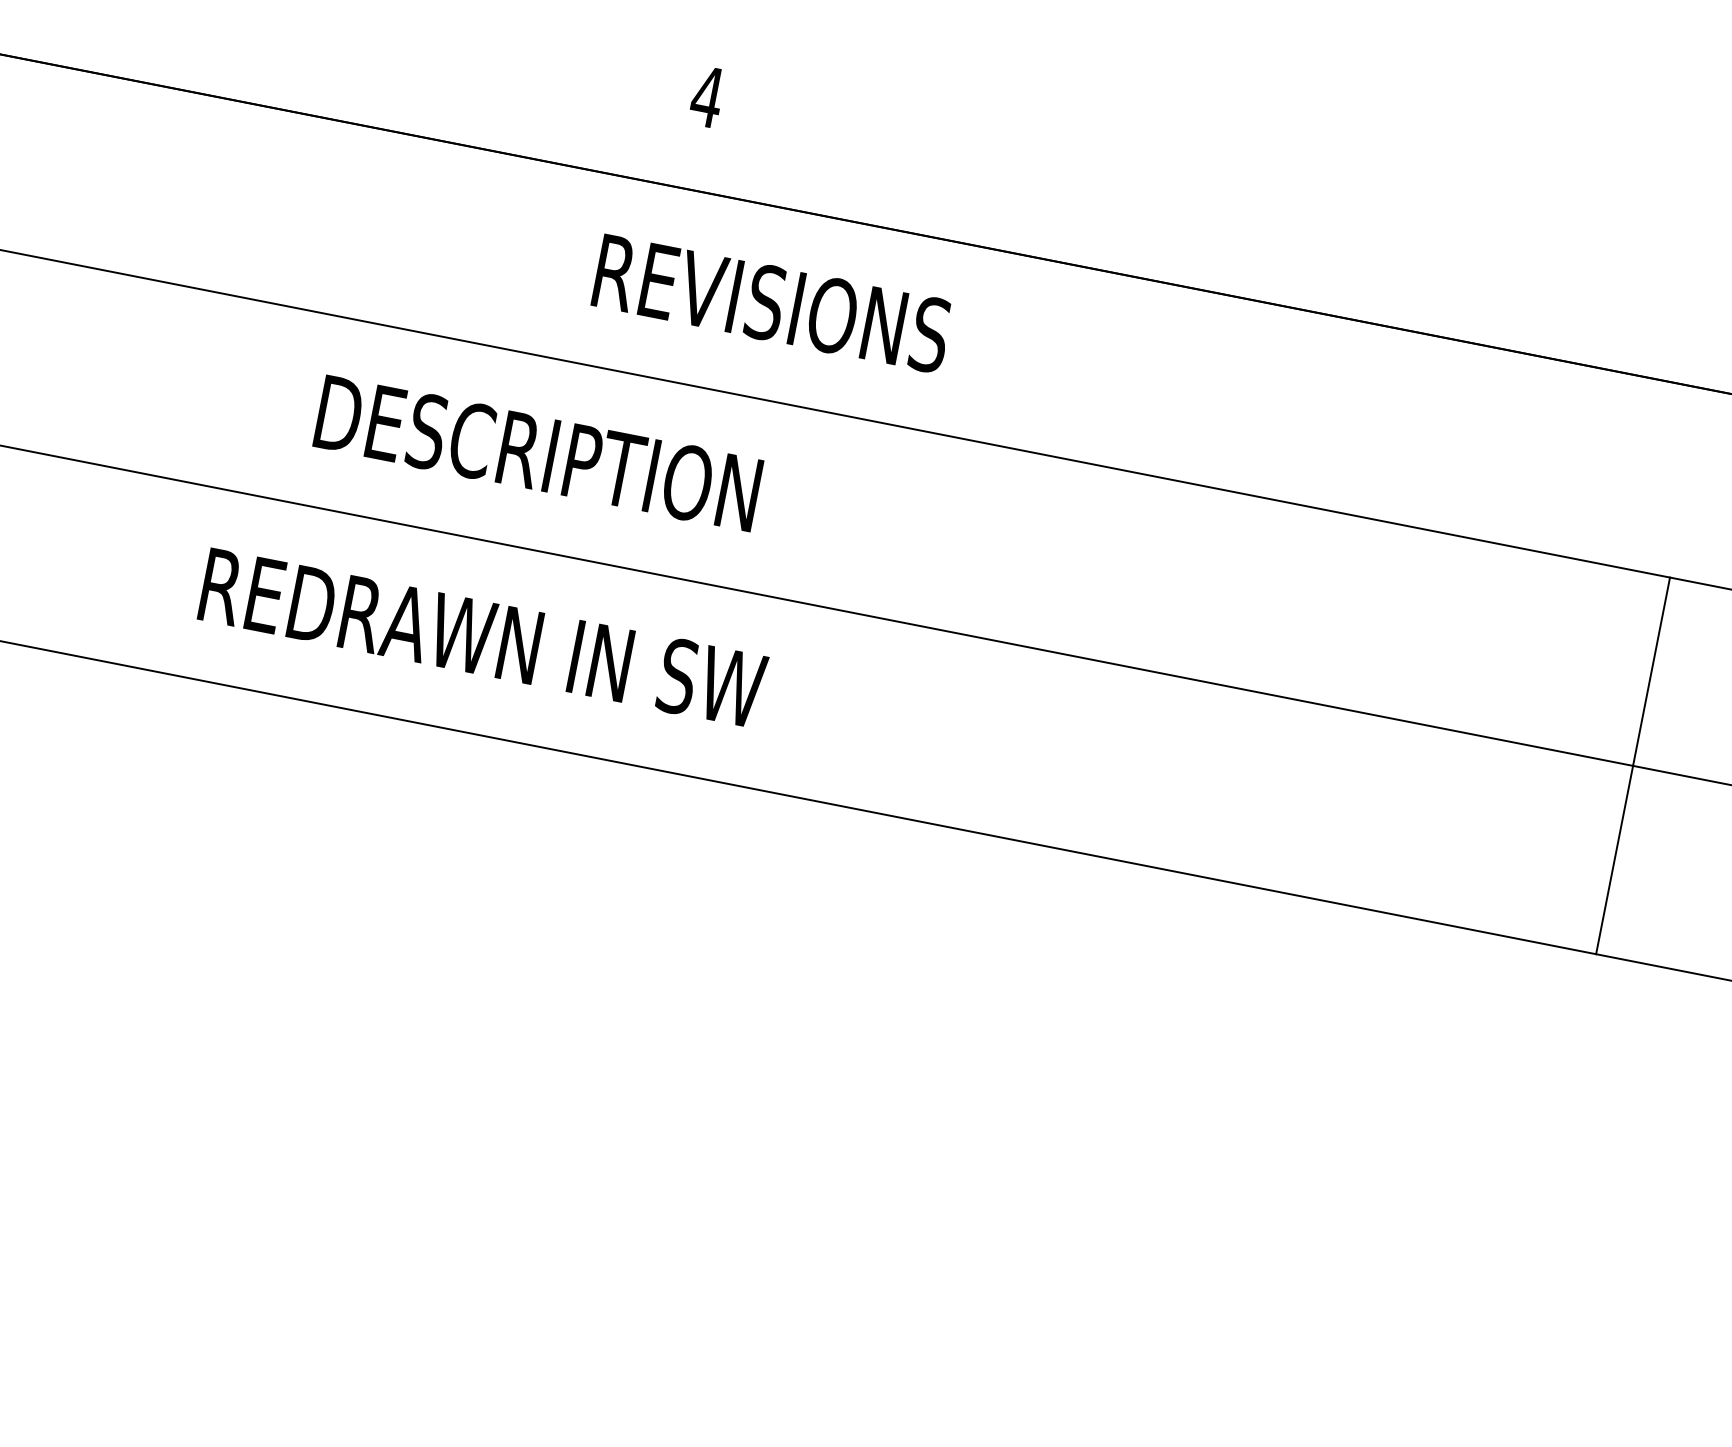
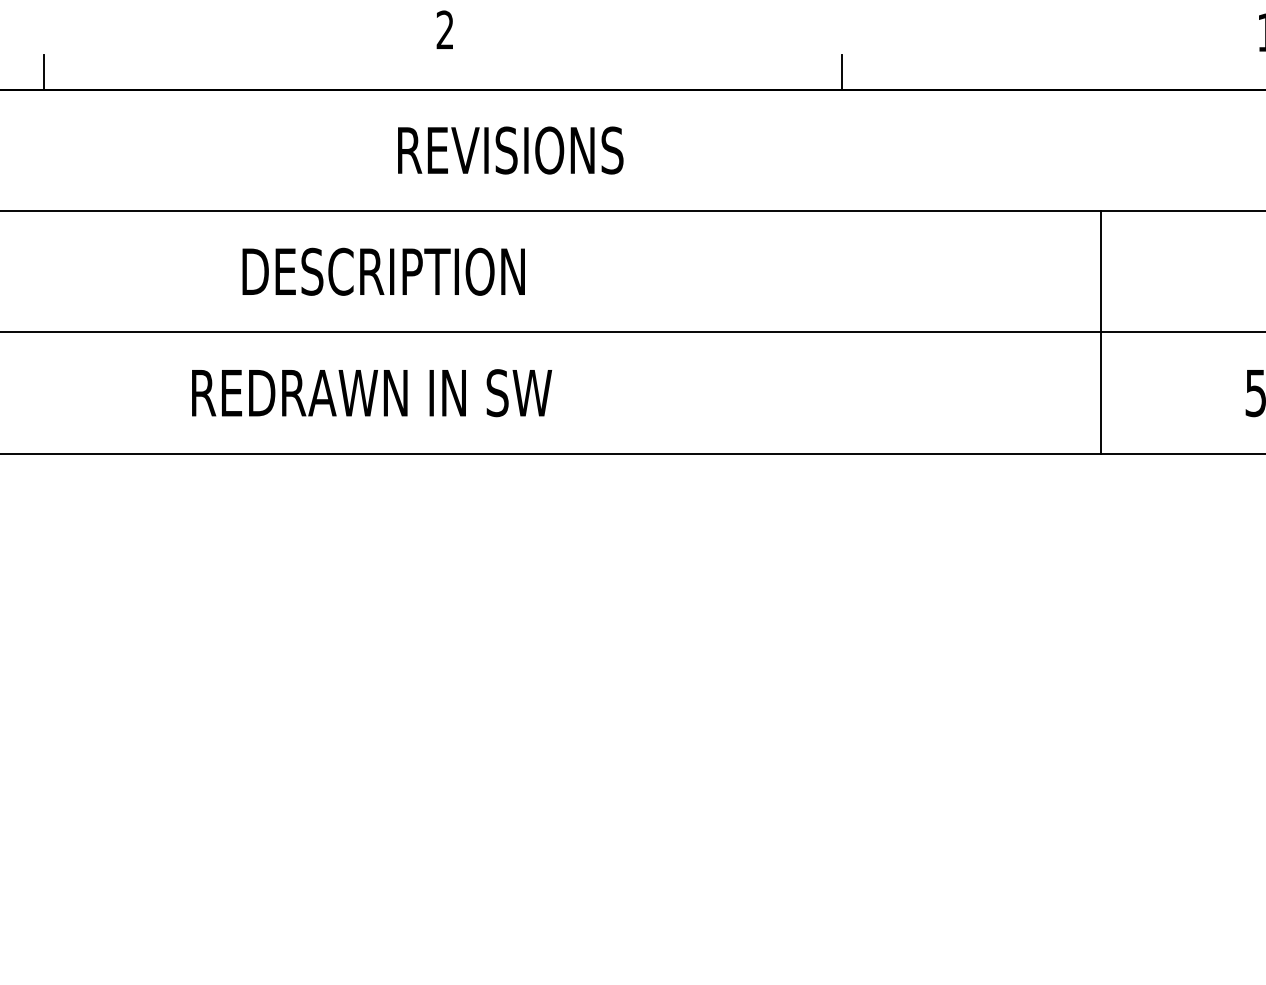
line: (72, 40) -> (44, 72), added
text: (706, 95) -> (444, 29), 4 -> 2
line: (1309, 283) -> (841, 72), added

